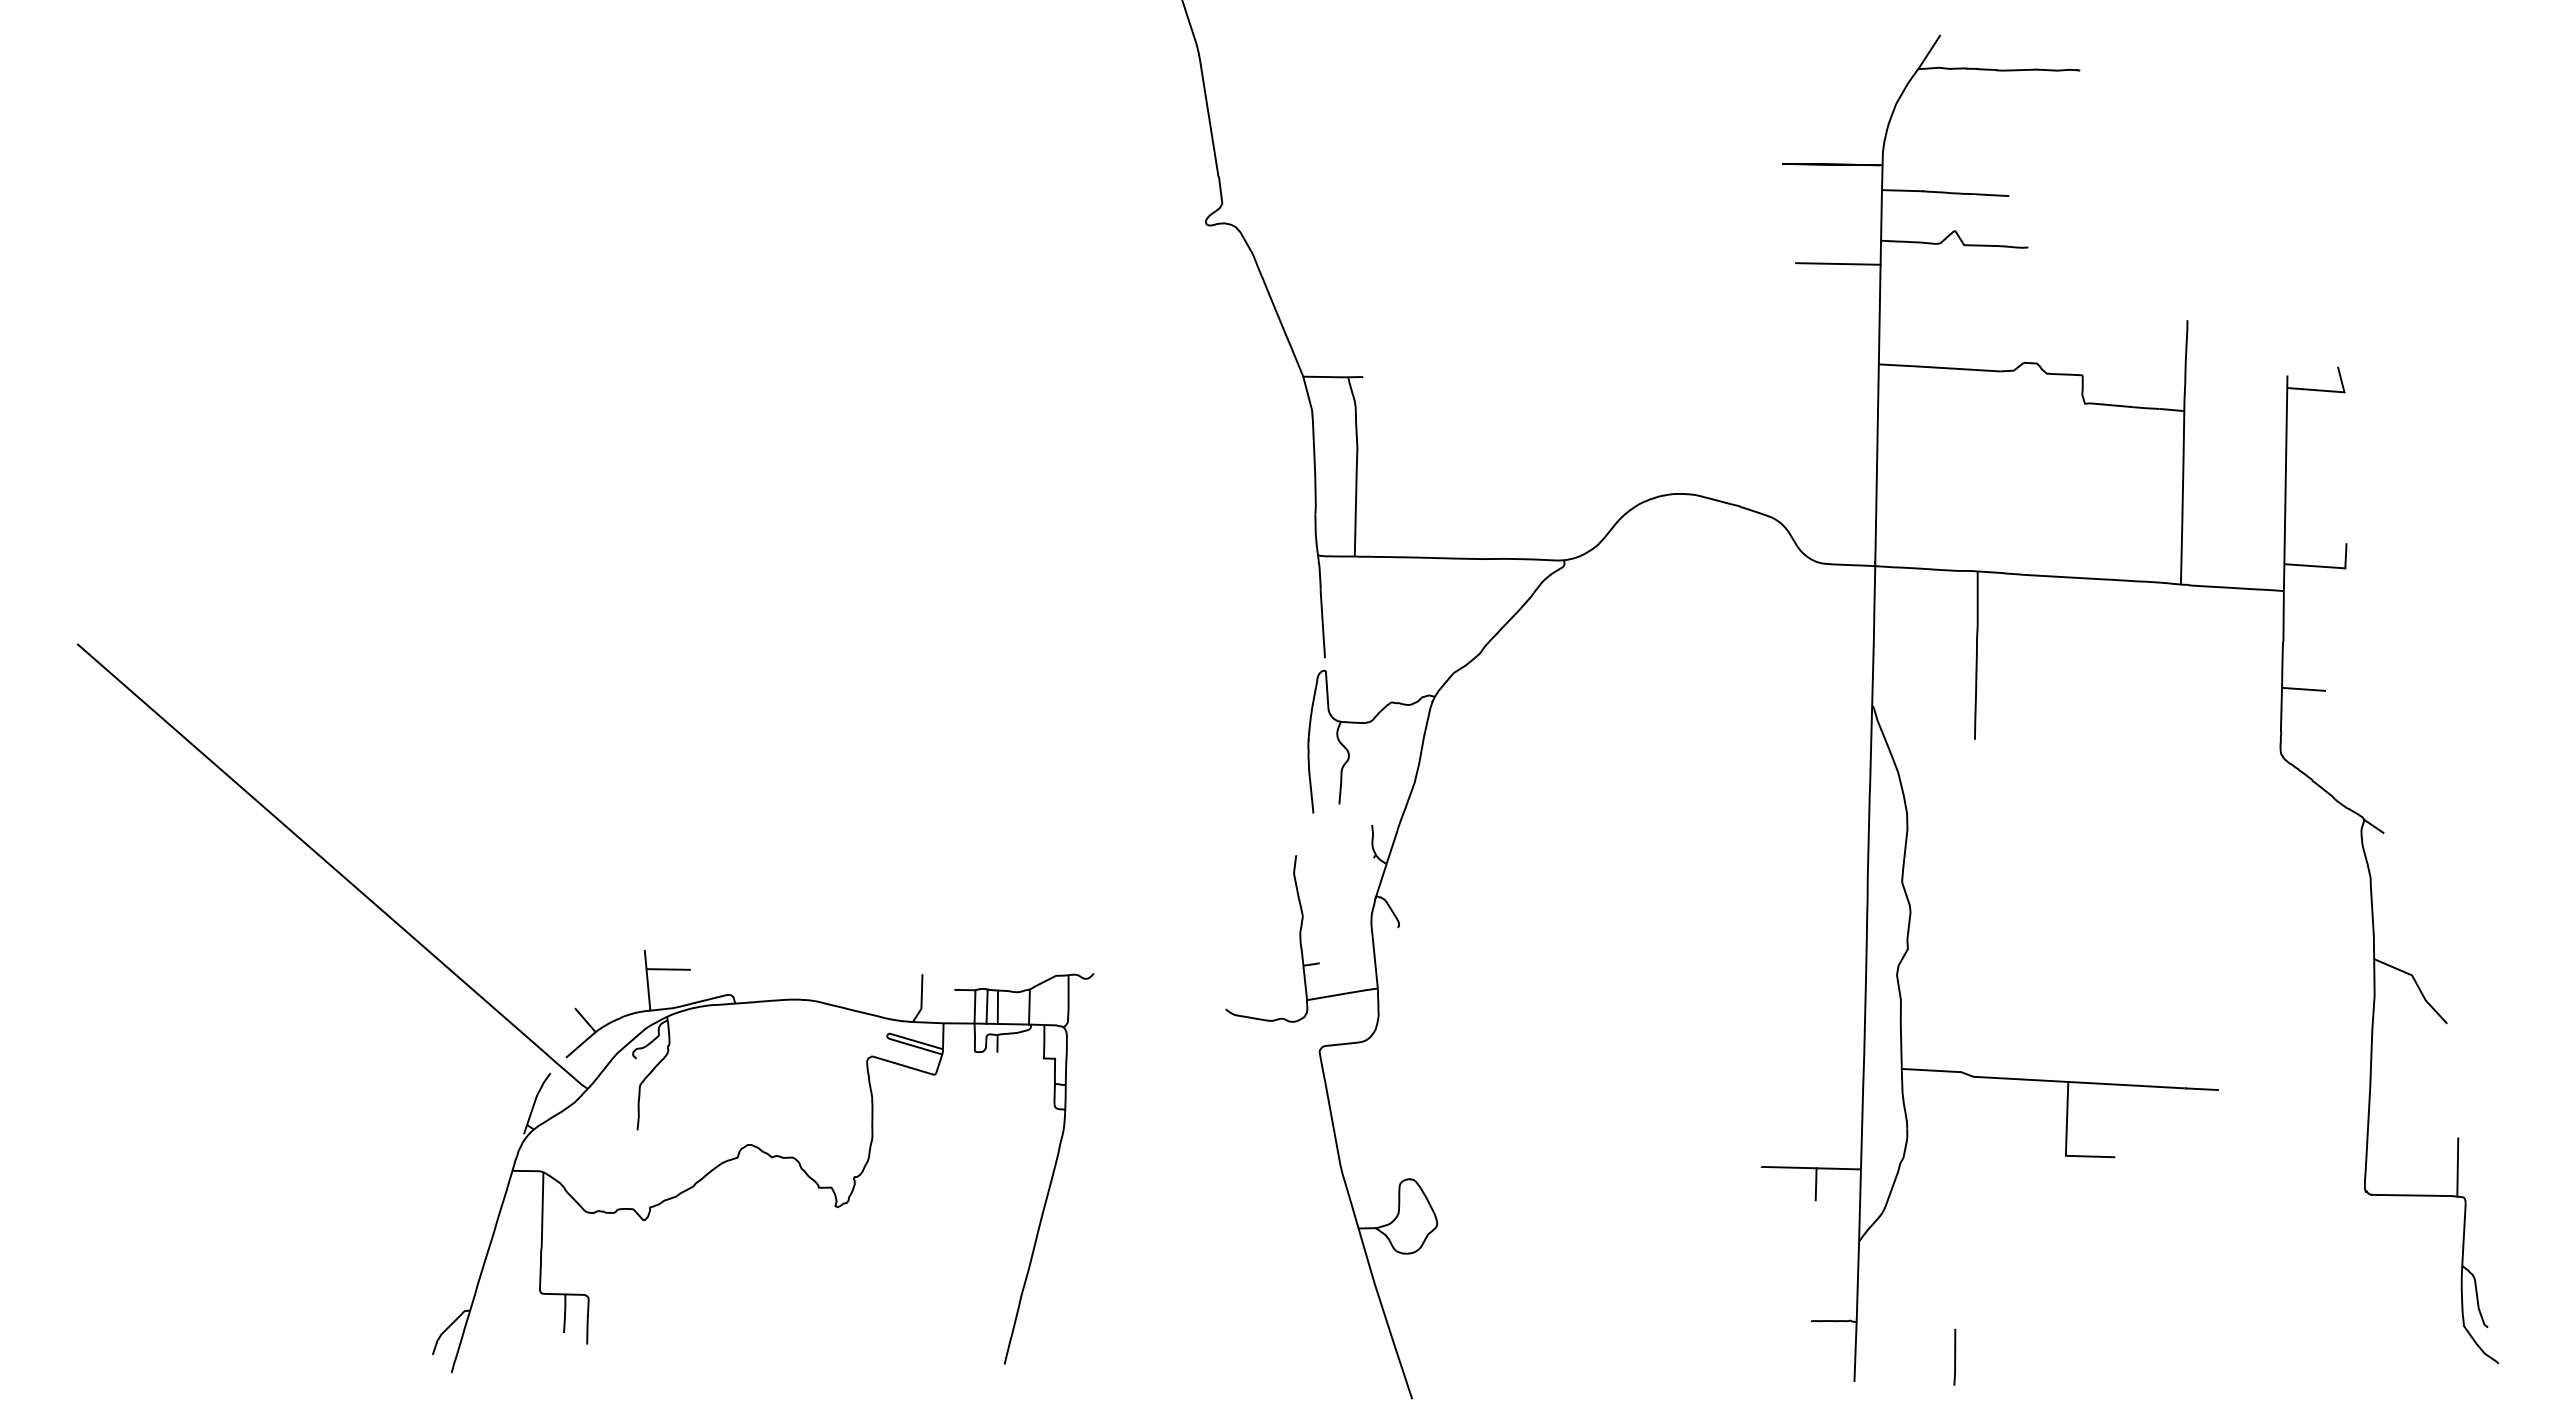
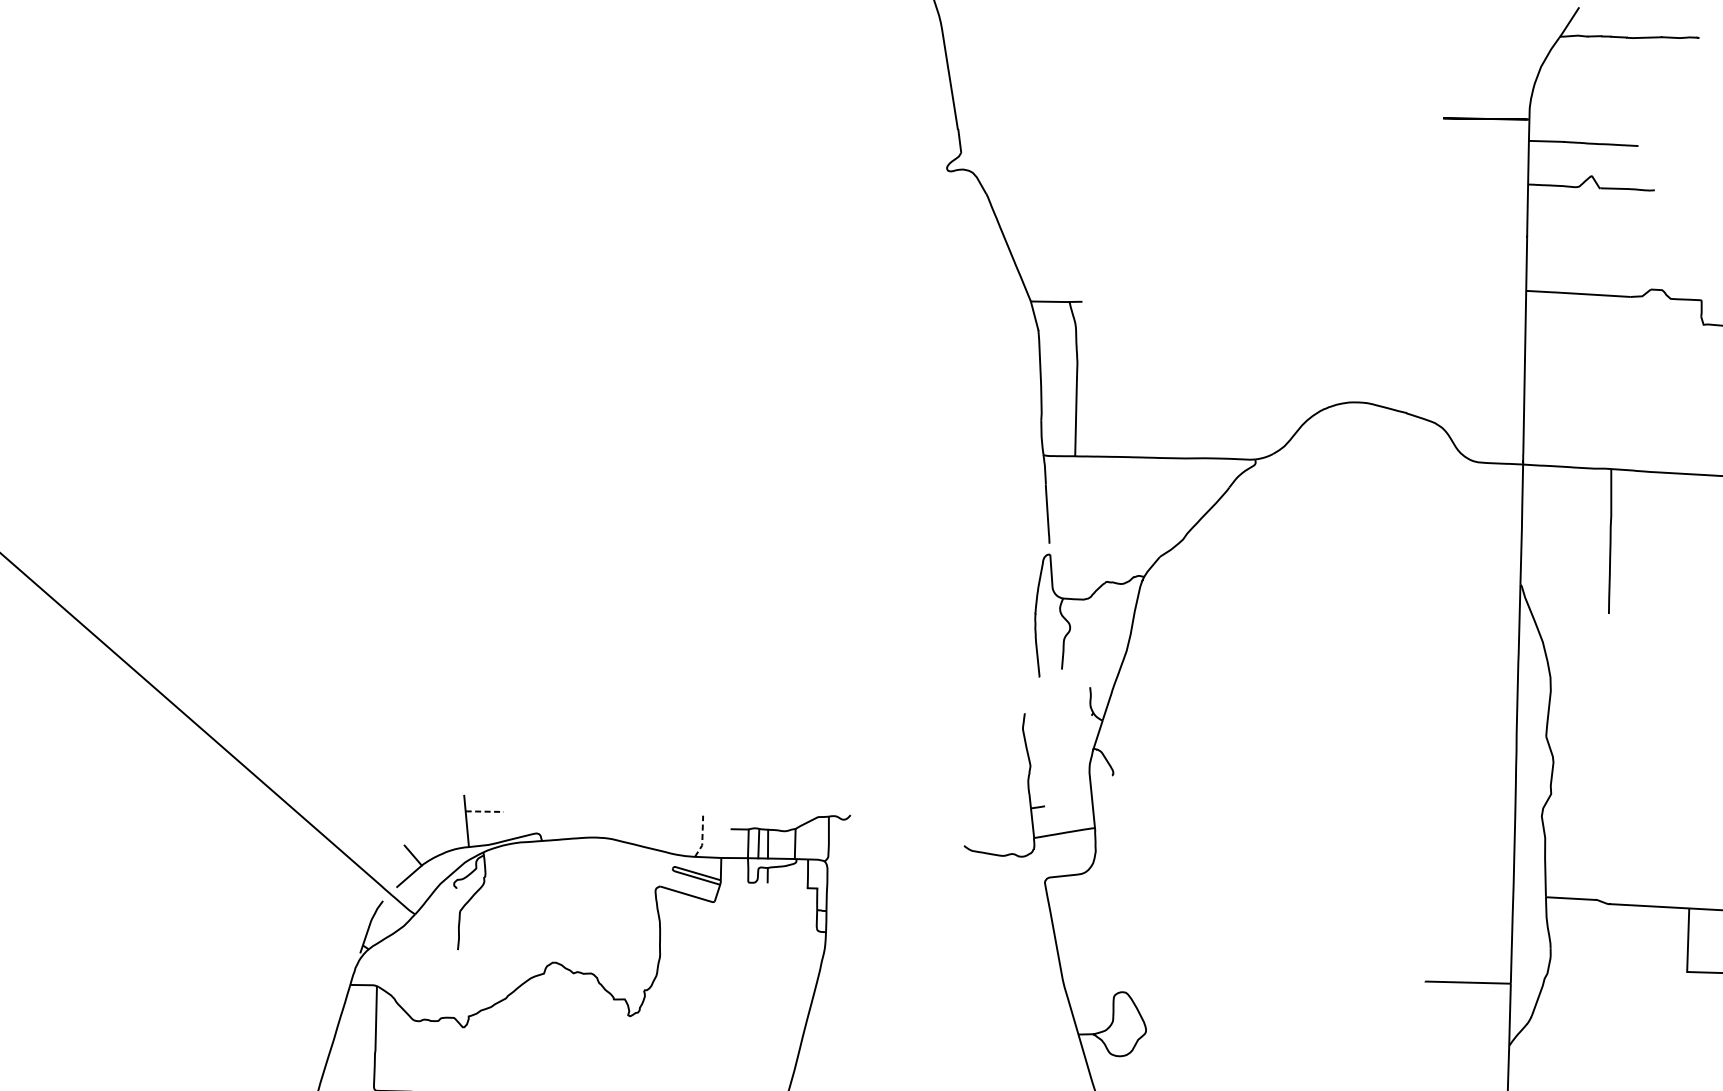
line: (1838, 263) -> (1491, 204), removed
line: (668, 969) -> (484, 811), solid -> dashed
line: (921, 999) -> (702, 837), solid -> dashed
line: (1815, 1184) -> (1471, 996), removed

